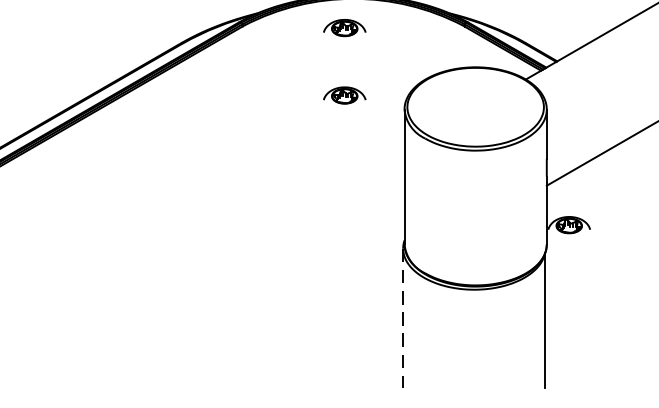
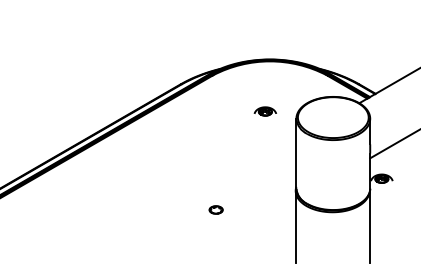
part: (342, 27) -> (264, 76), removed
part: (248, 284) -> (215, 209), added
line: (402, 319) -> (295, 227), dashed -> solid

